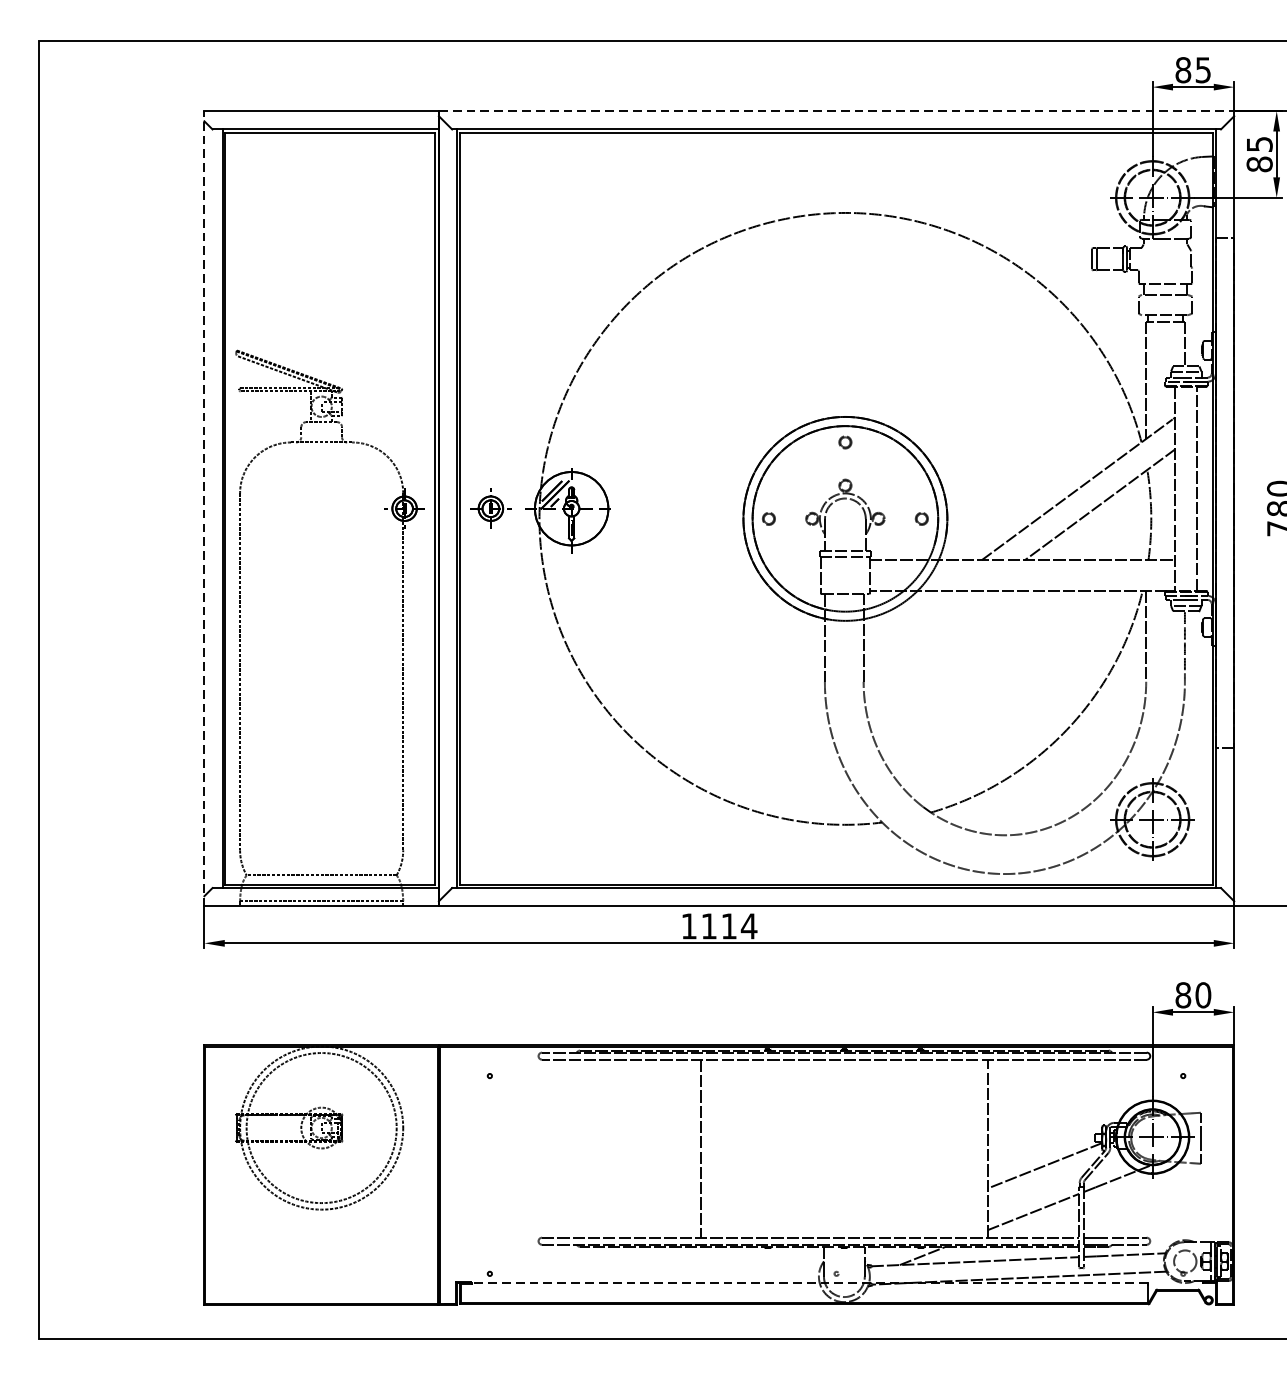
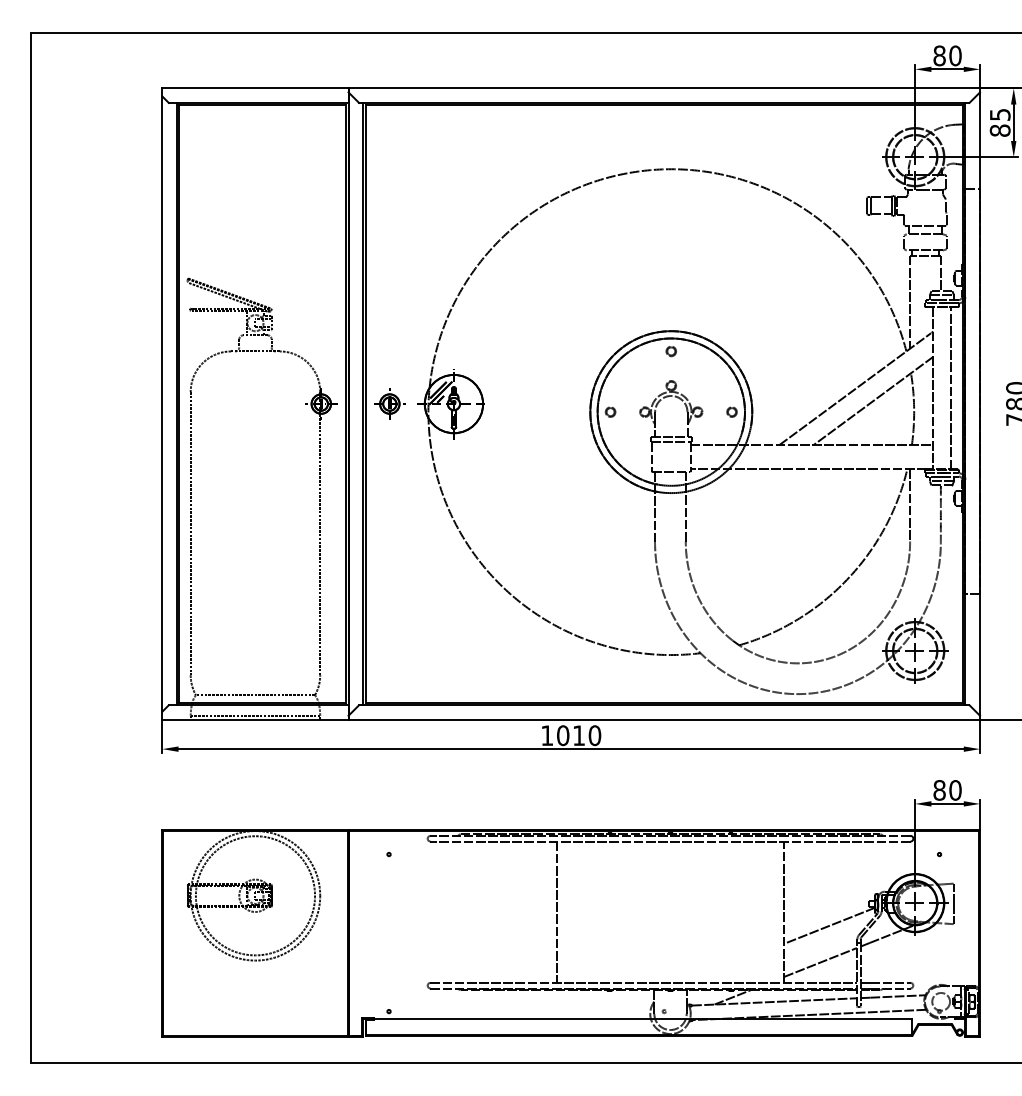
text: (1203, 69) -> (955, 55), 85 -> 80
line: (836, 111) -> (664, 88), dashed -> solid
line: (204, 509) -> (162, 404), dashed -> solid
text: (729, 926) -> (579, 735), 1114 -> 1010
line: (805, 1282) -> (639, 1018), dashed -> solid

